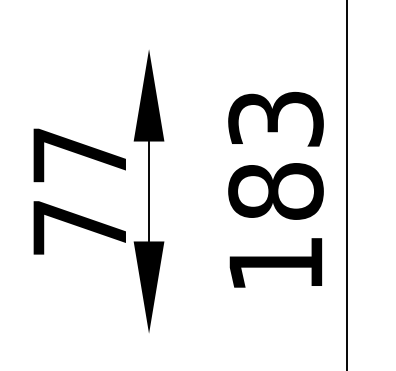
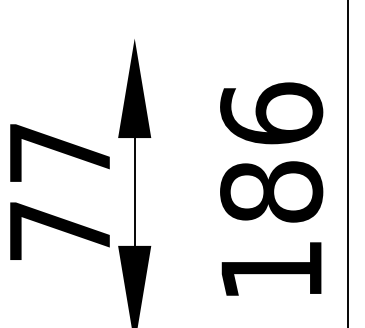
text: (275, 118) -> (271, 113), 183 -> 186

